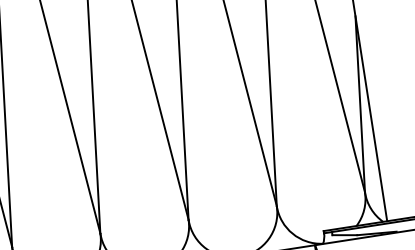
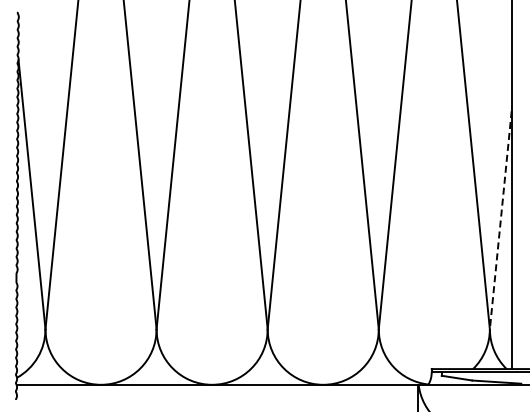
line: (360, 104) -> (500, 220), solid -> dashed

